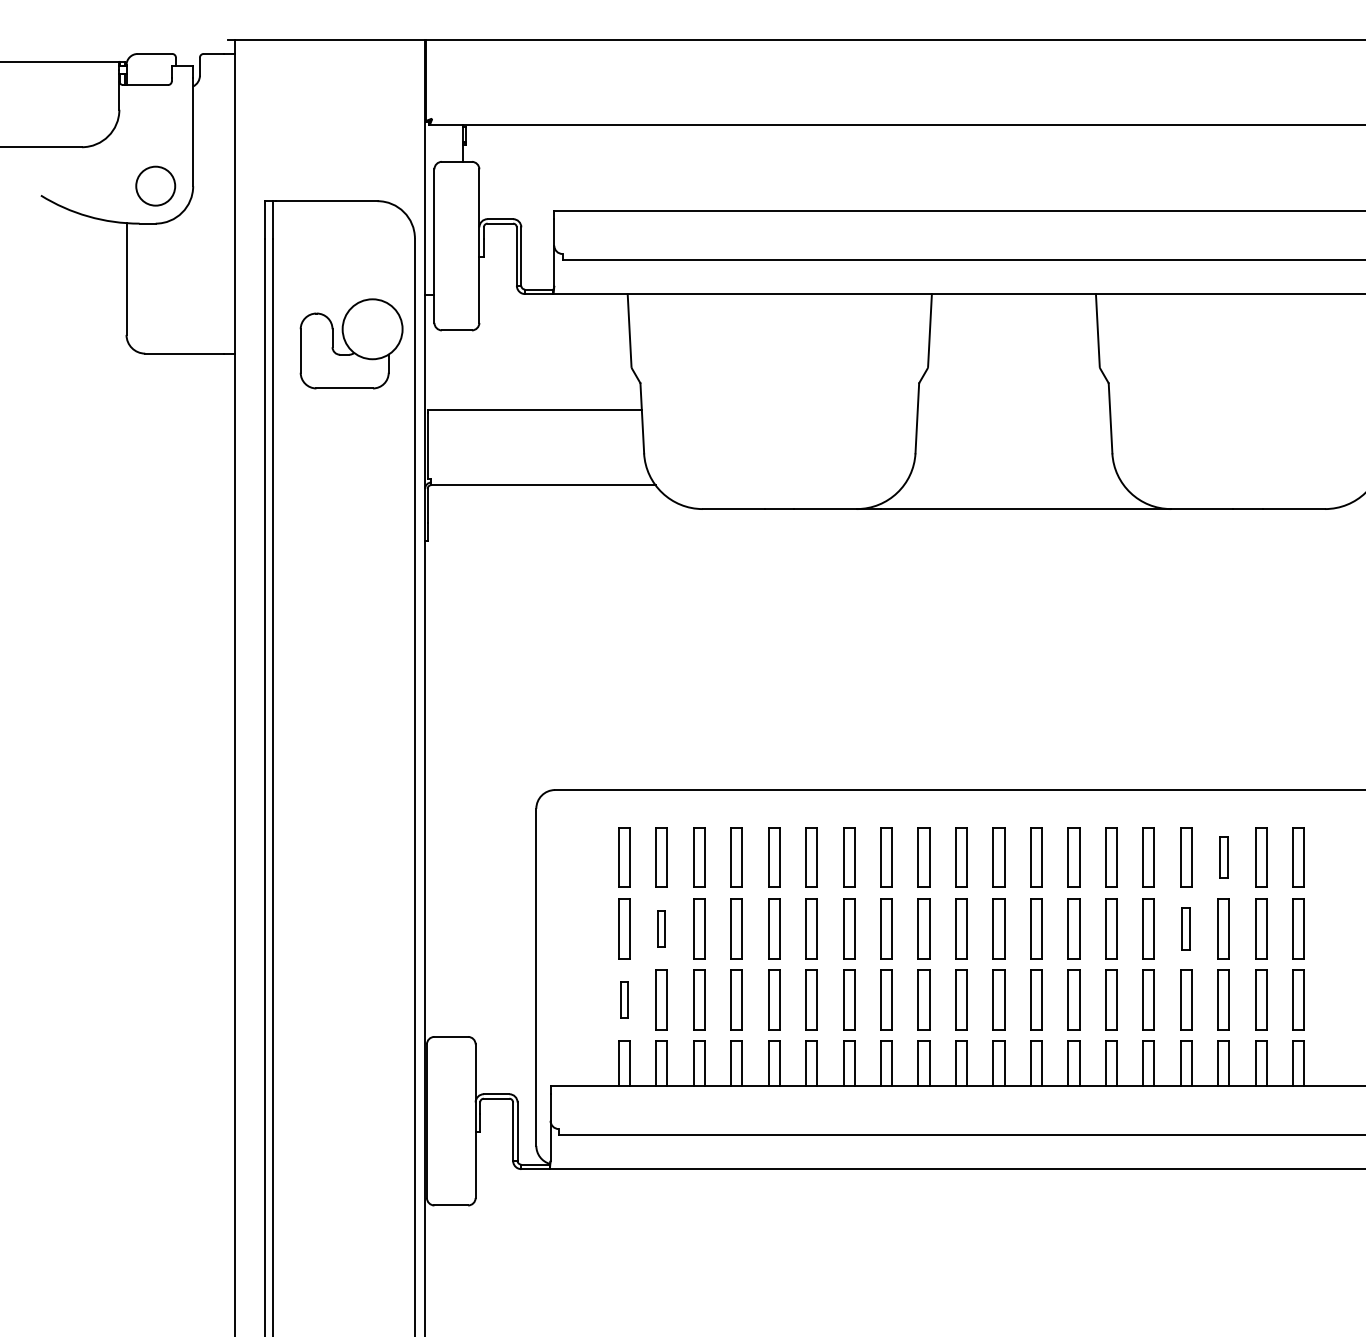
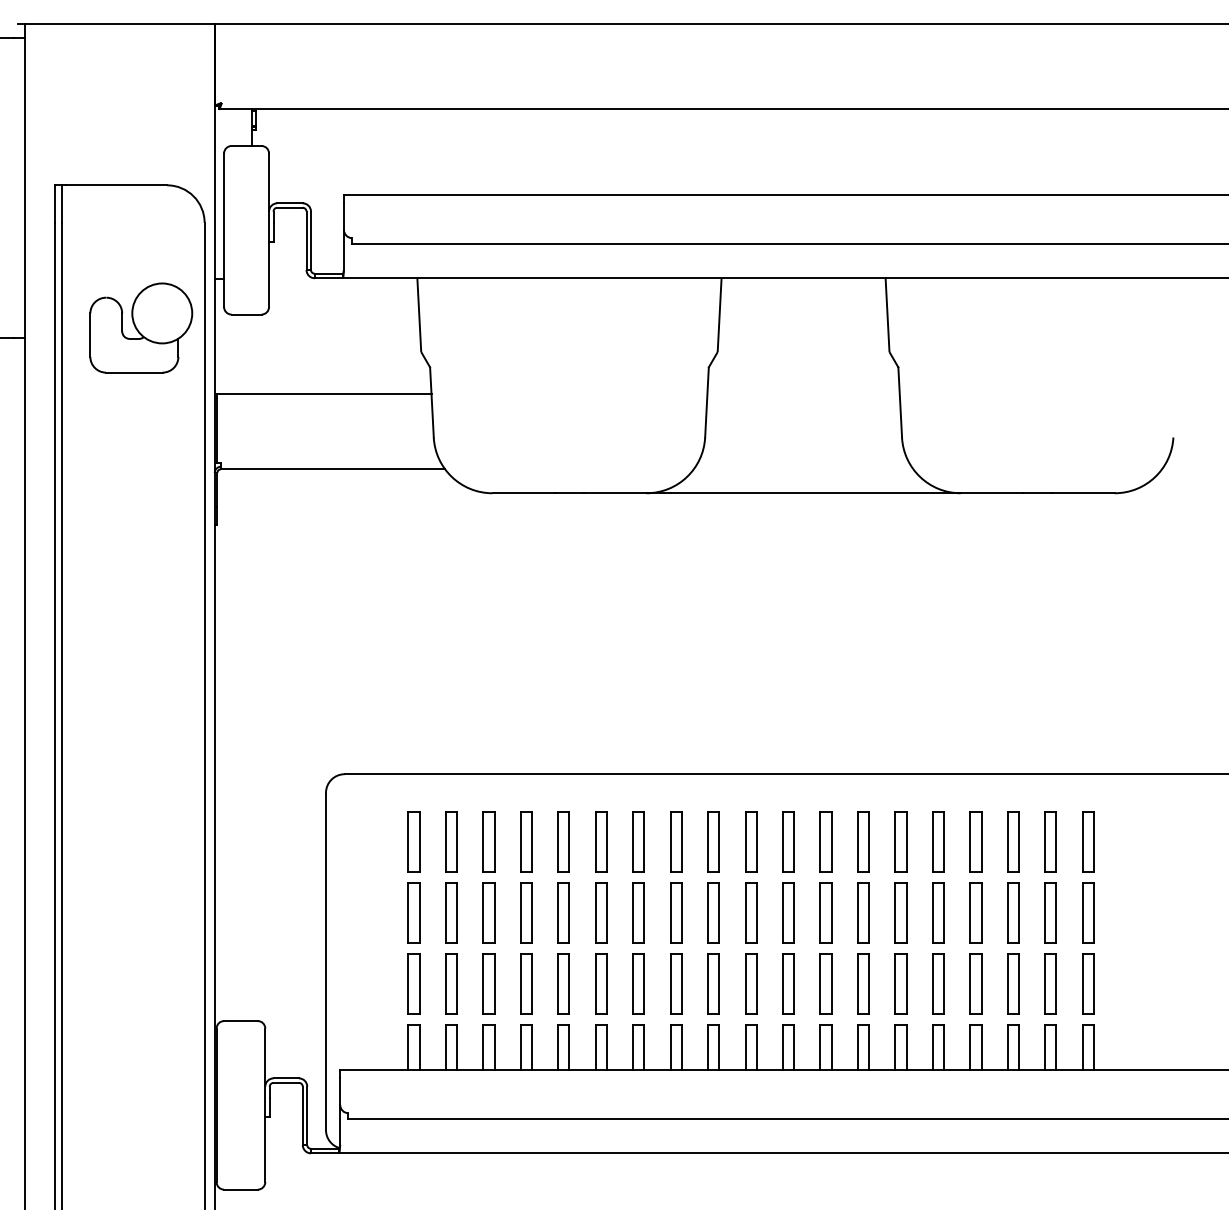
part: (1223, 857) -> (1013, 841), size x1.43
part: (661, 928) -> (451, 912), size x1.67
part: (1186, 928) -> (976, 912), size x1.43
part: (624, 999) -> (414, 983), size x1.67

